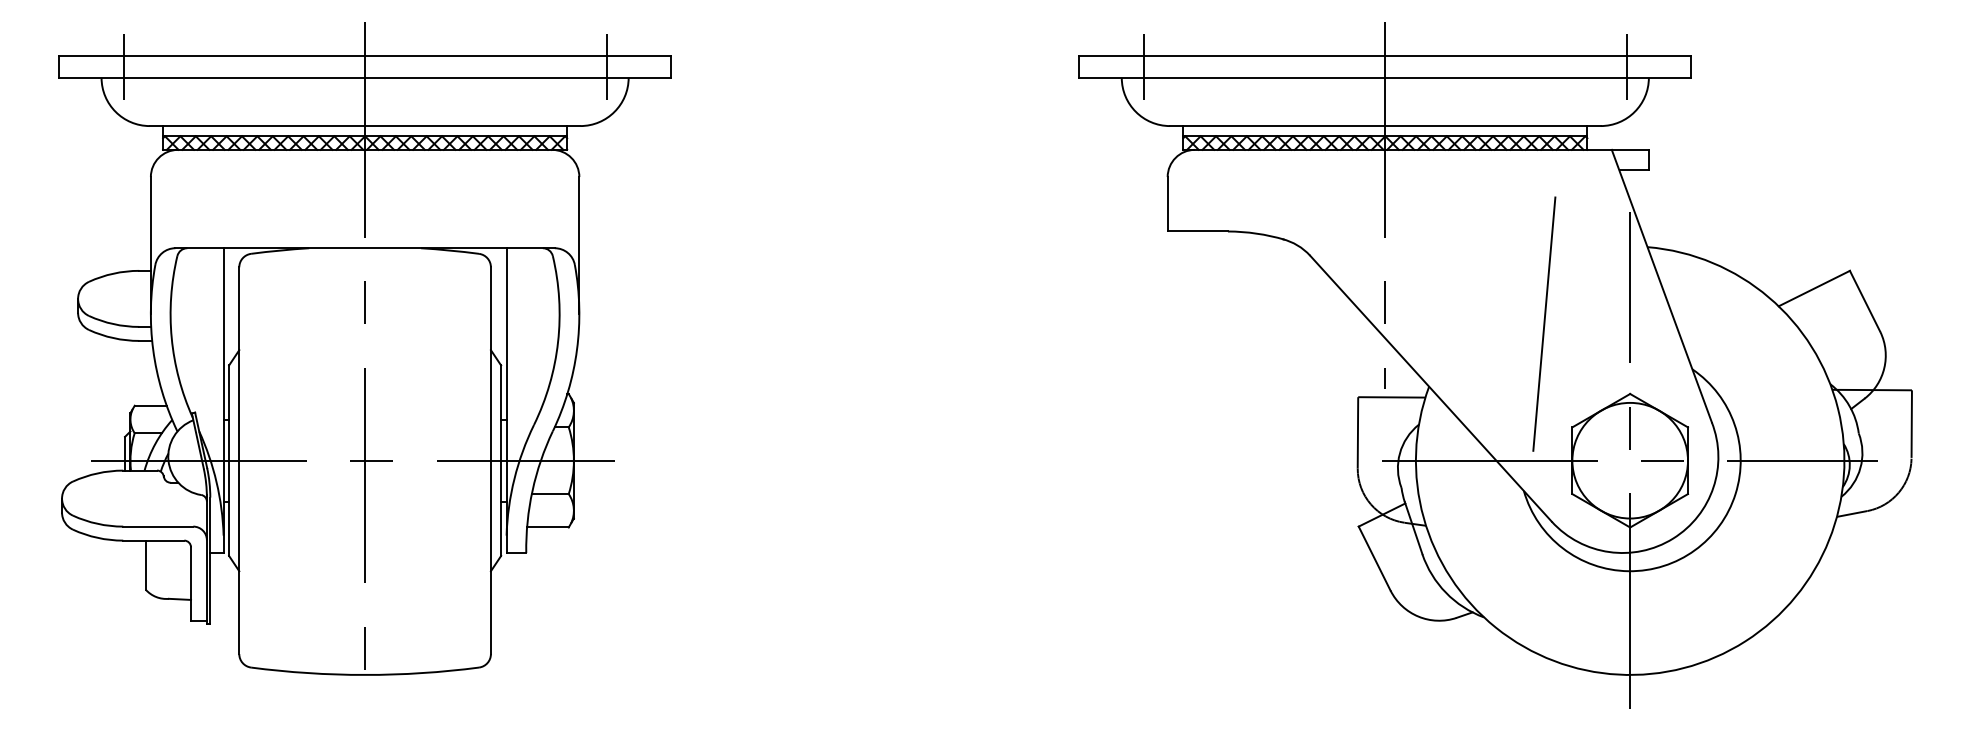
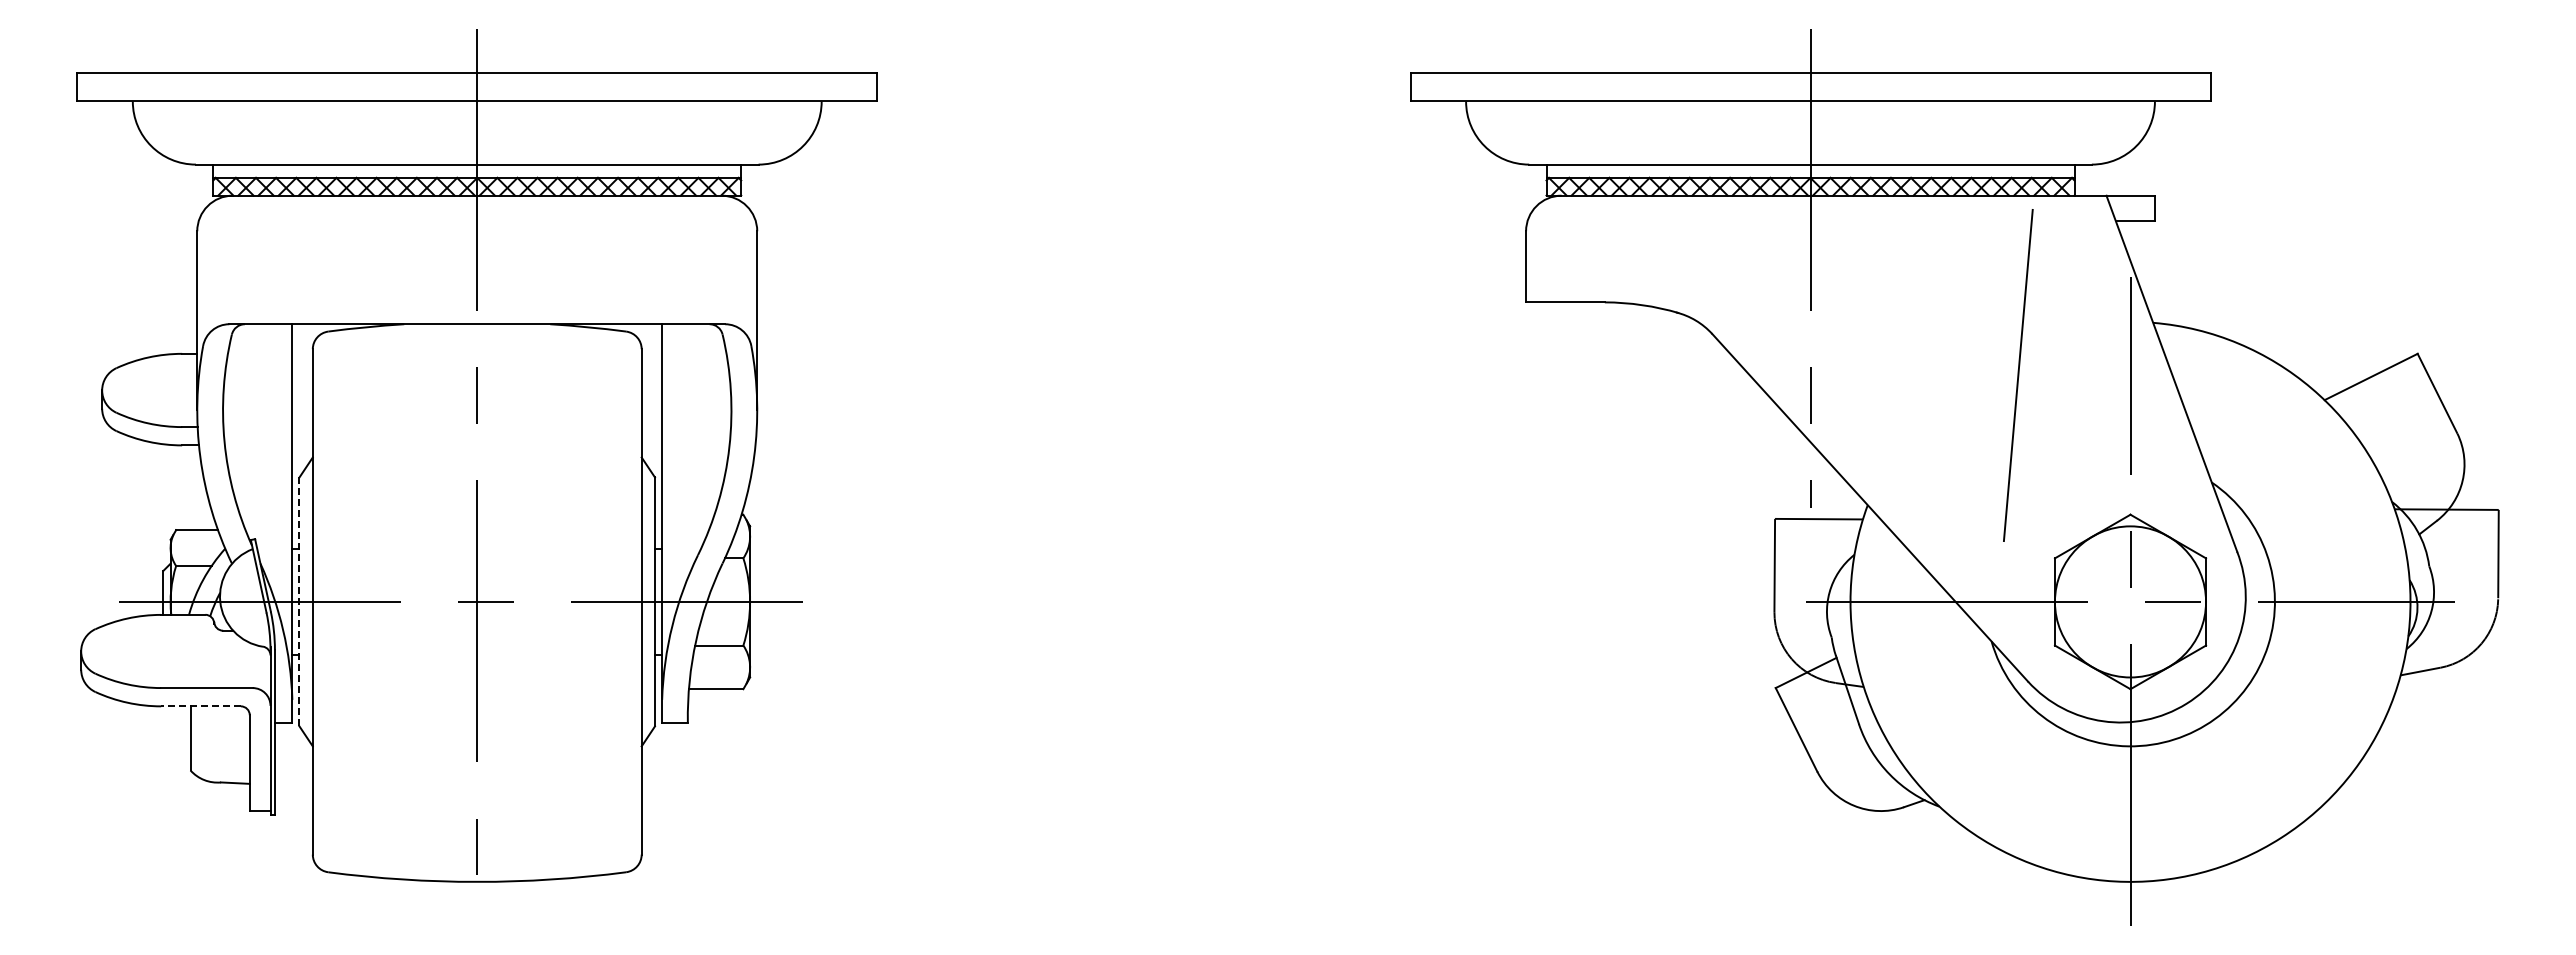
line: (123, 66) -> (161, 86), removed
line: (606, 66) -> (792, 86), removed
line: (1143, 66) -> (1494, 86), removed
line: (1627, 66) -> (2126, 86), removed
line: (1544, 324) -> (2018, 375), moved
line: (229, 460) -> (299, 601), solid -> dashed
line: (154, 540) -> (201, 706), solid -> dashed

